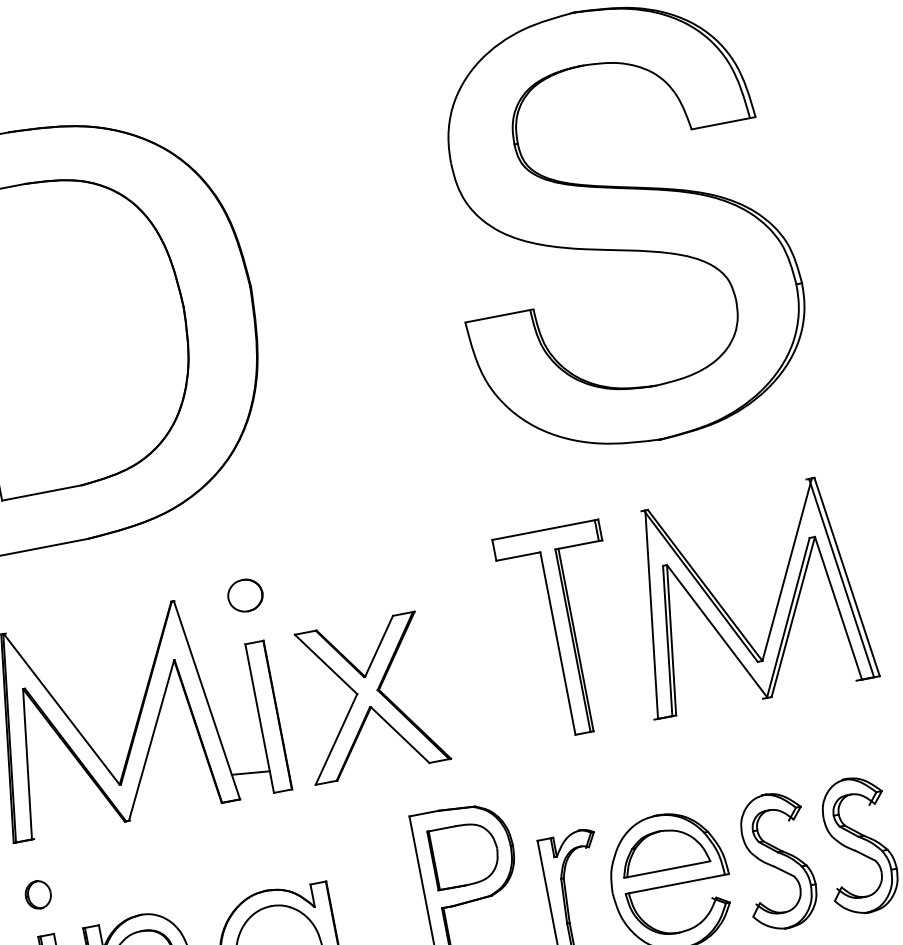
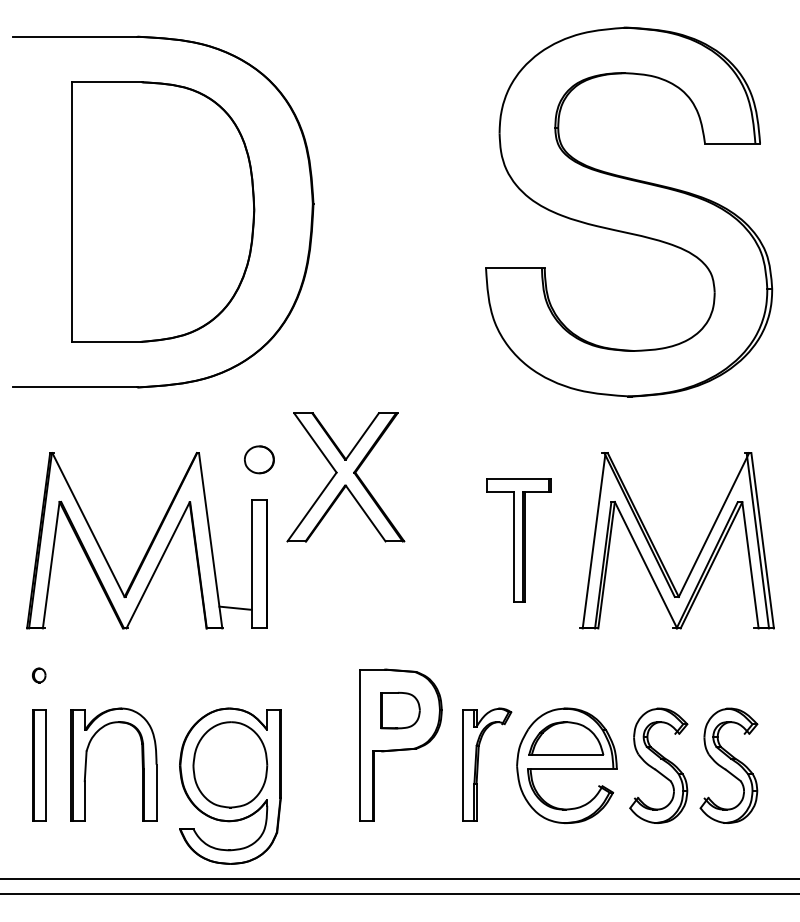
part: (565, 631) -> (519, 540), size x0.7
part: (368, 697) -> (345, 477), moved
part: (465, 854) -> (400, 710), size x0.7
part: (37, 895) -> (38, 675), size x0.6

